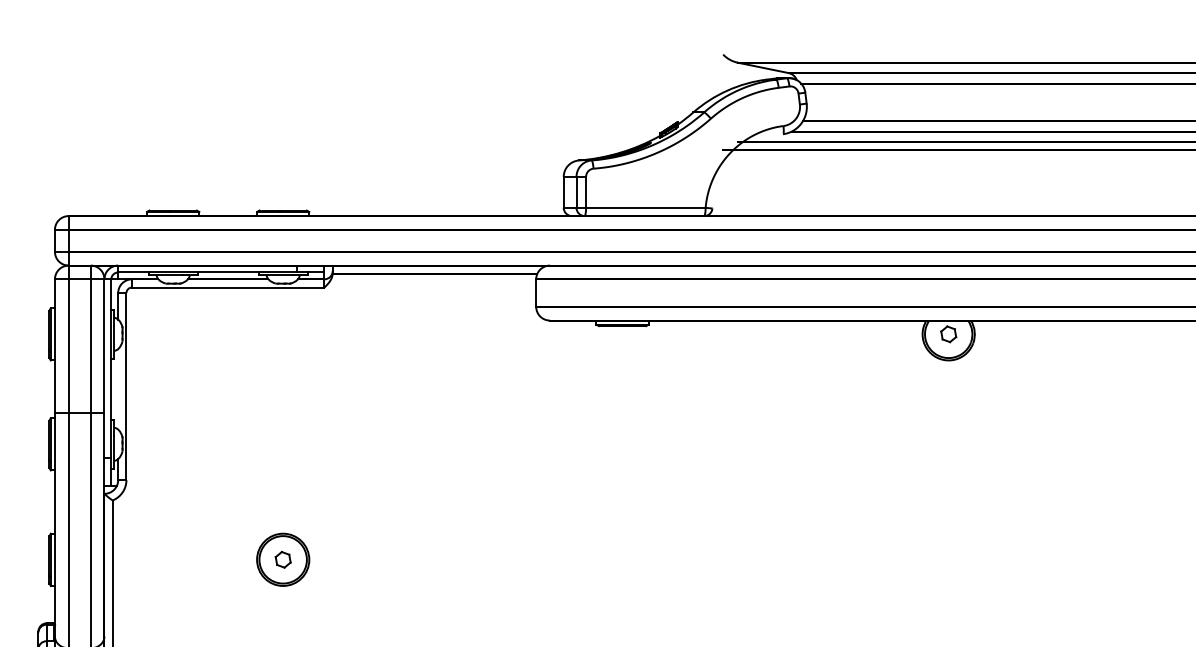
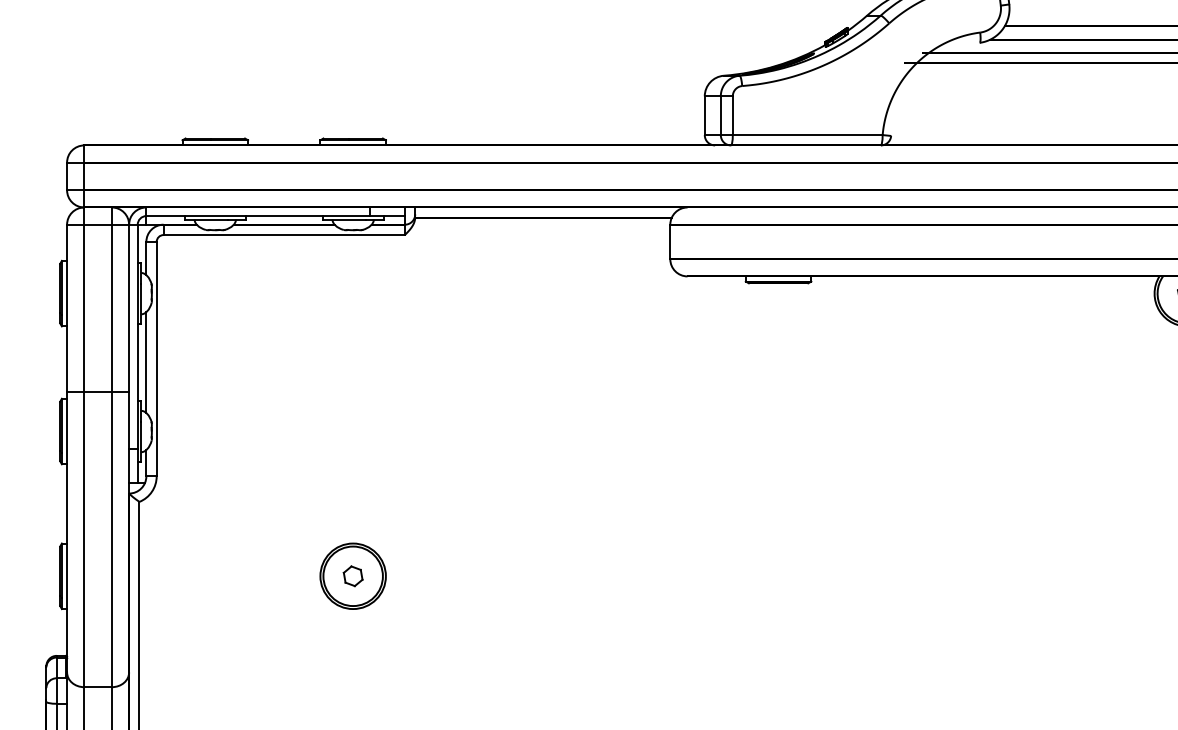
line: (118, 389) -> (146, 362), added

